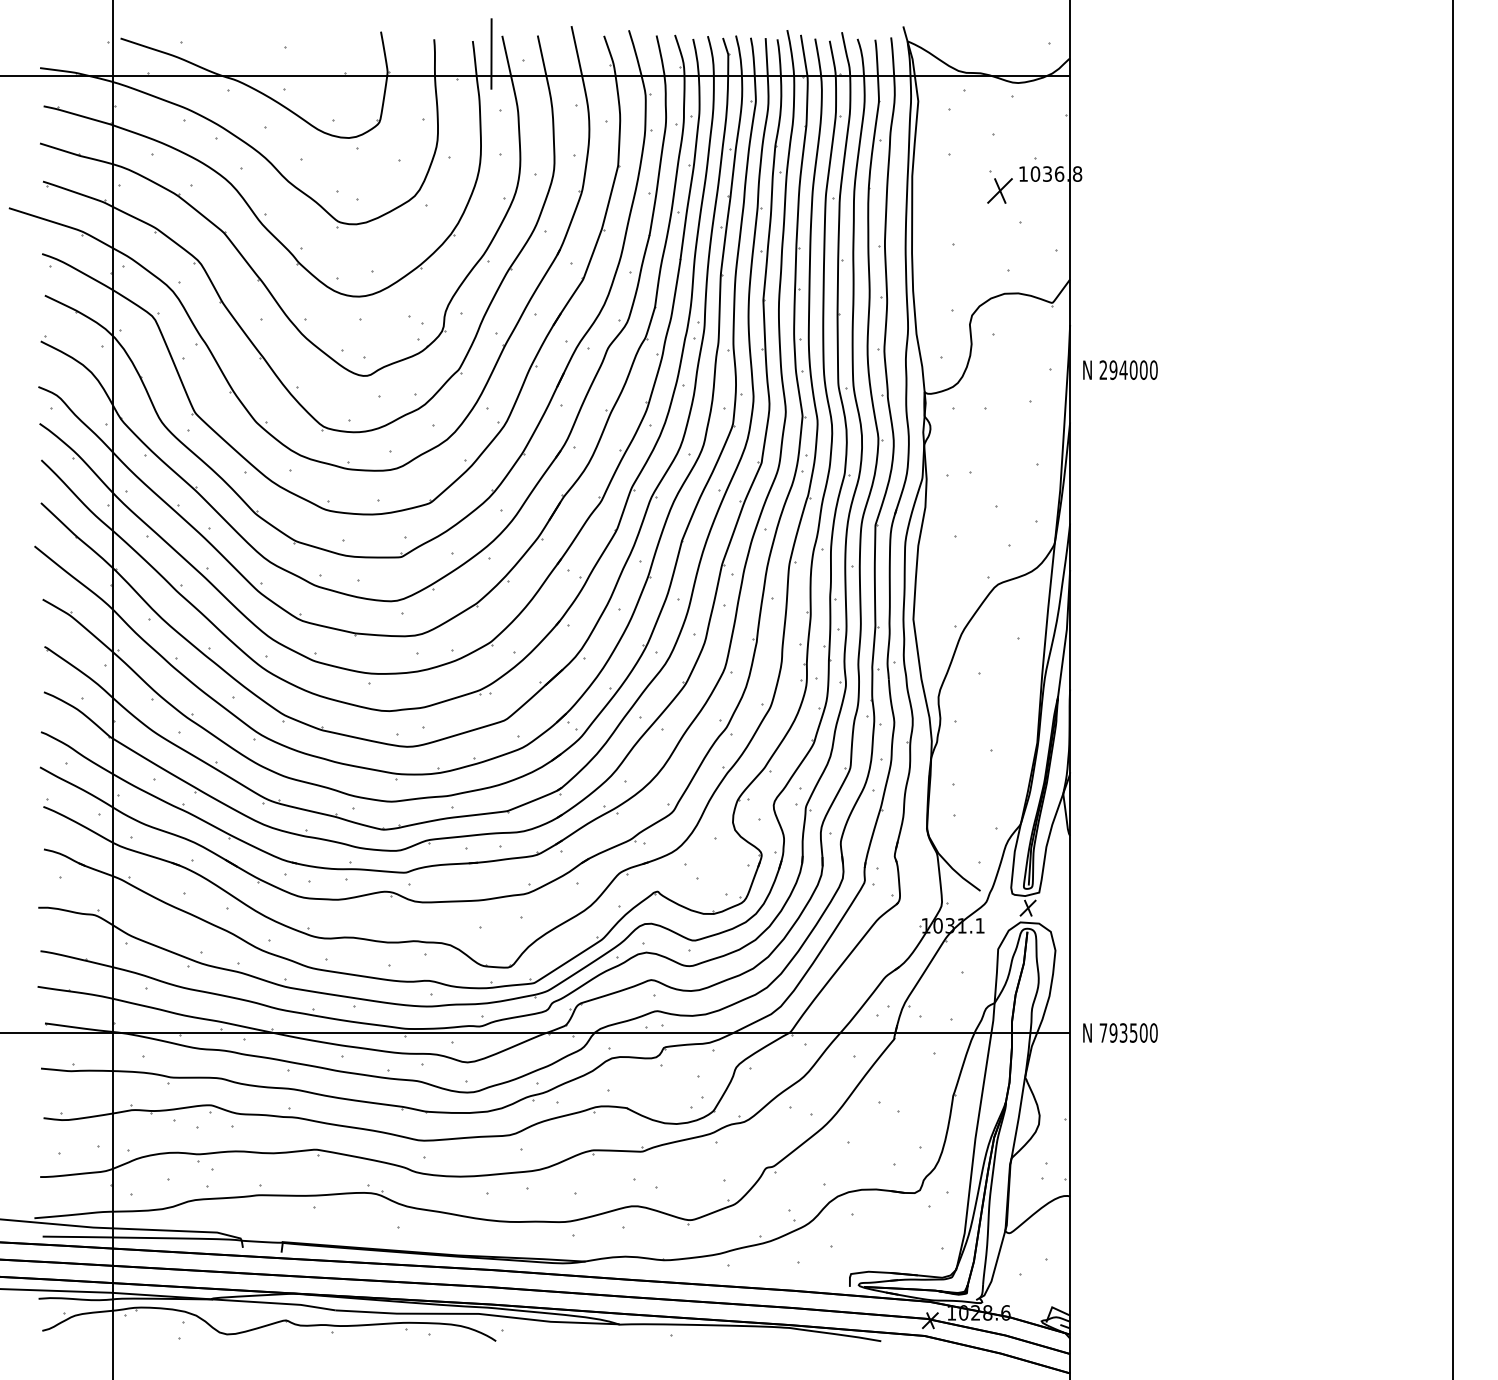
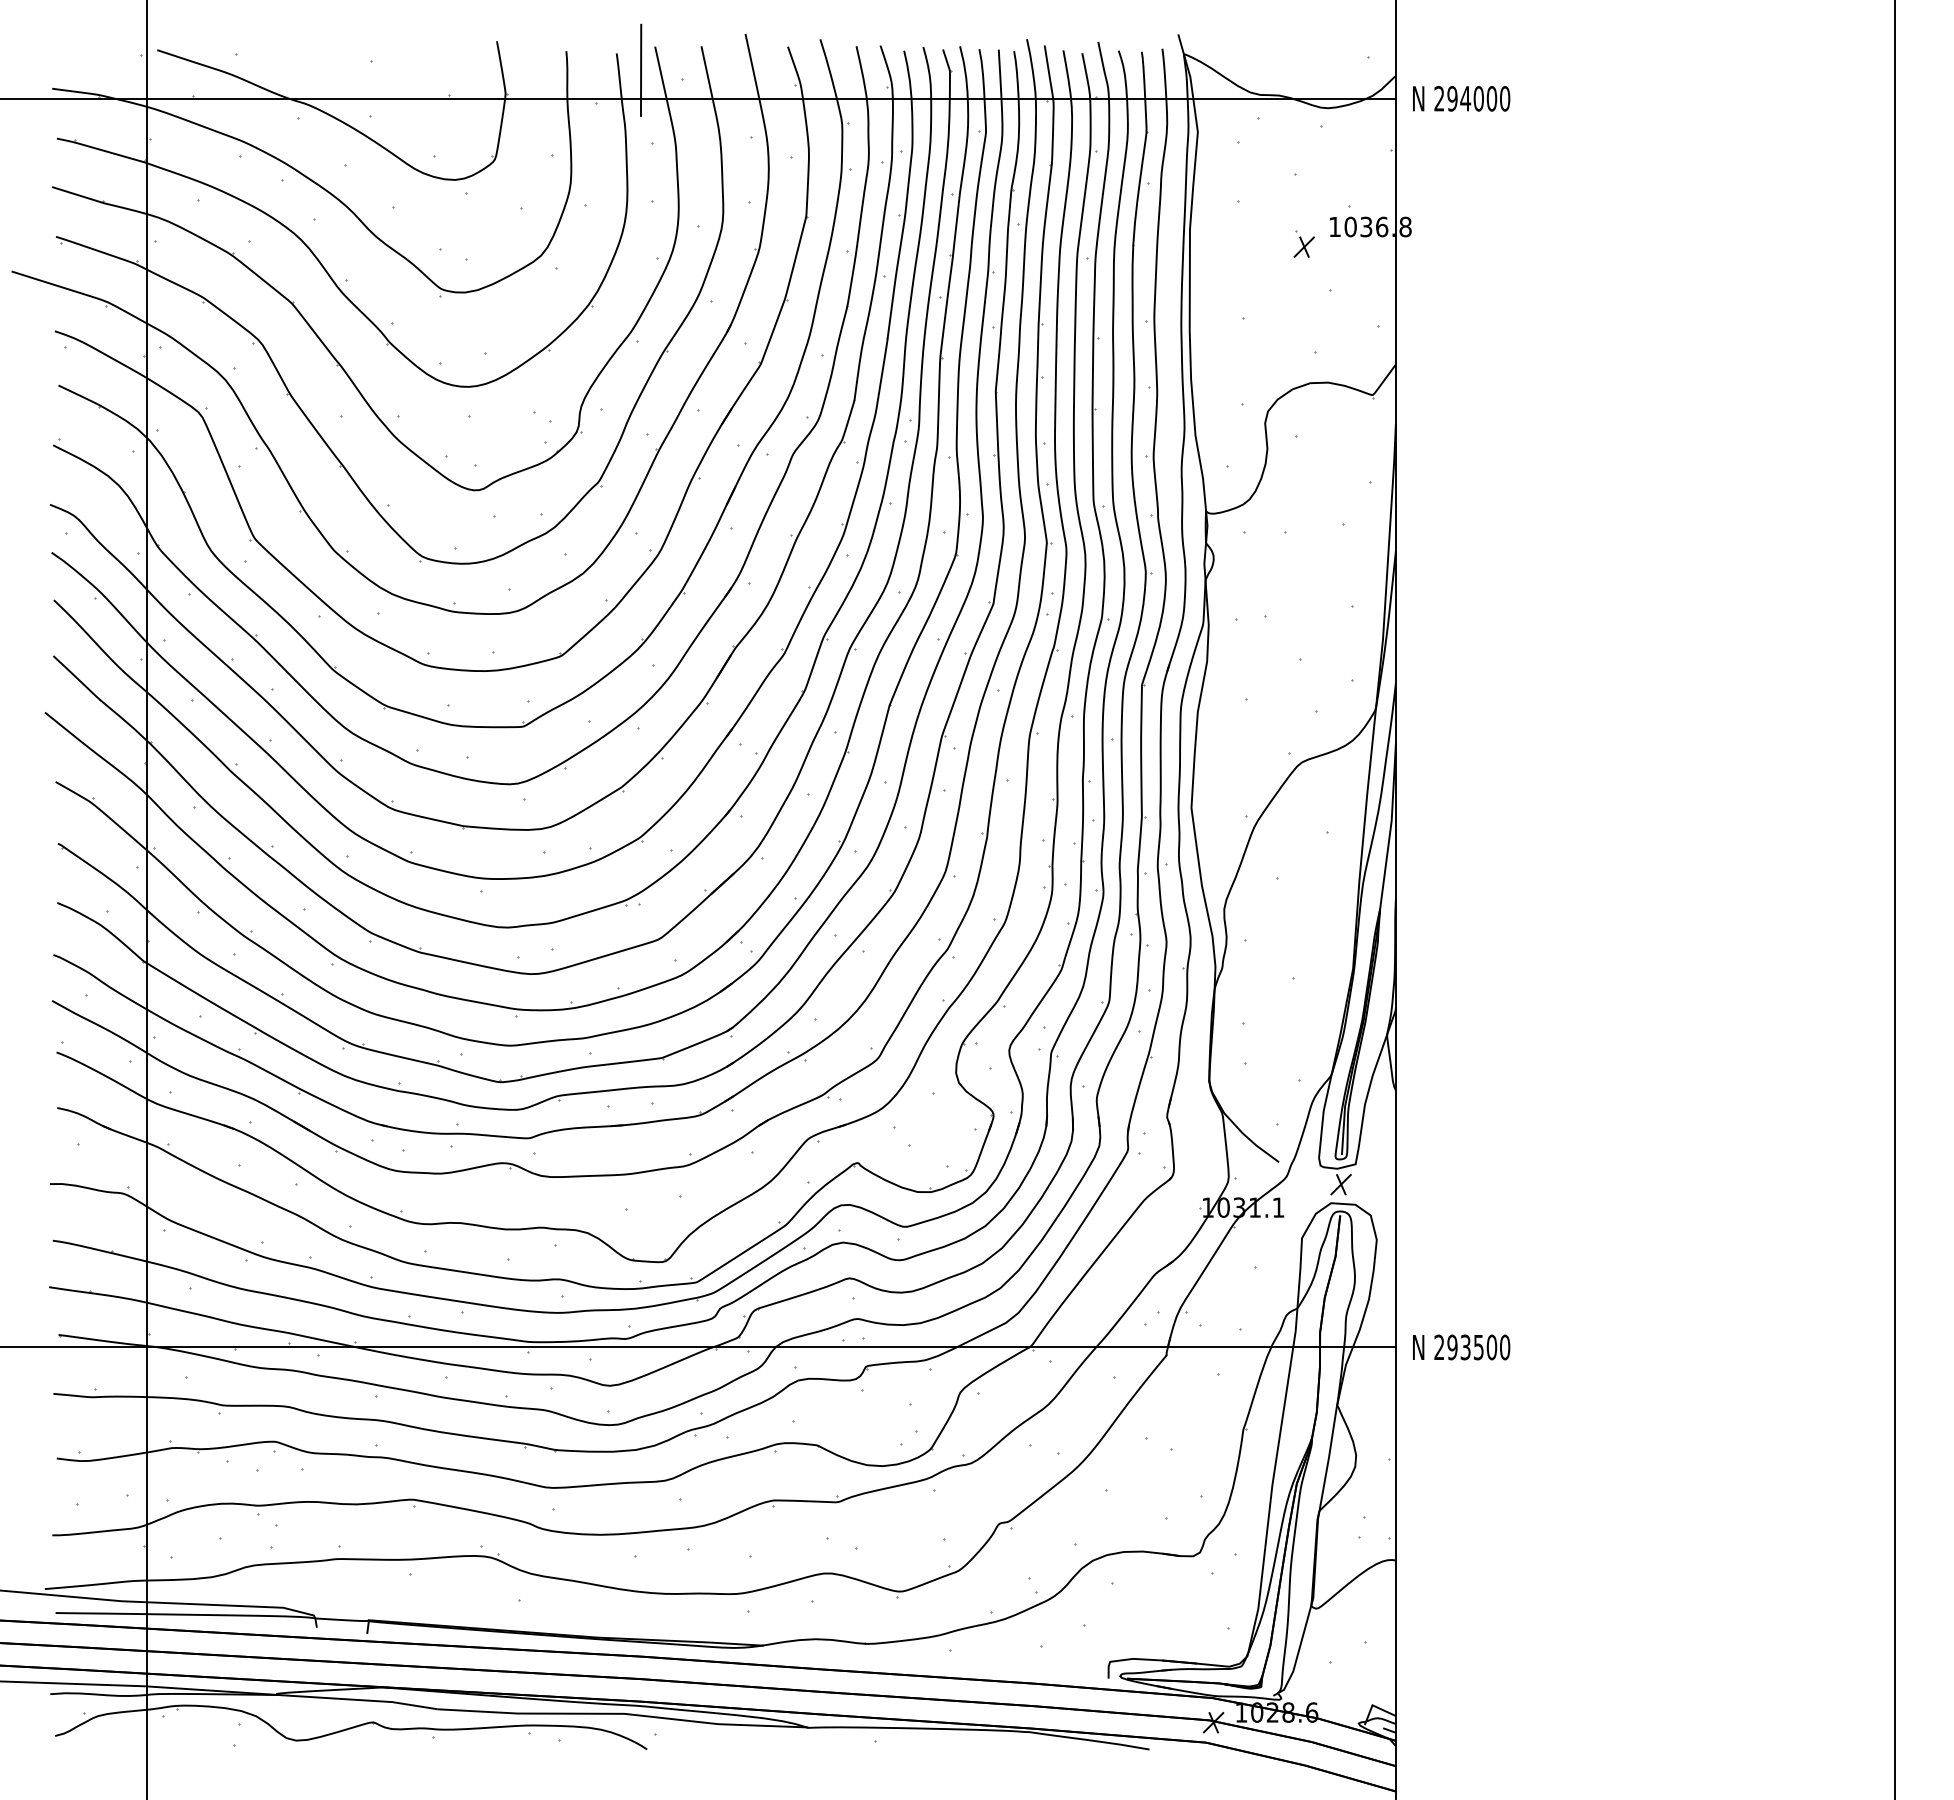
part: (999, 186) -> (1303, 243), size x0.62
text: (1120, 369) -> (1461, 98), moved
text: (1103, 1032) -> (1439, 1346), 793500 -> 293500

